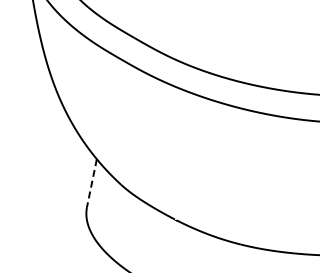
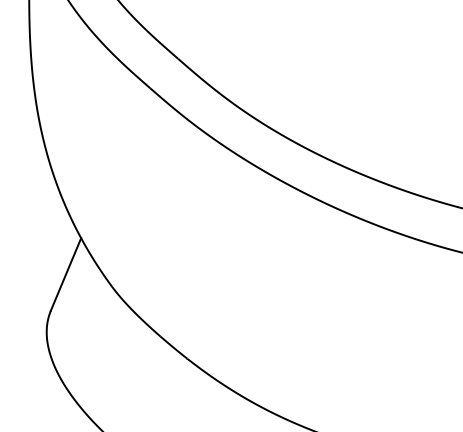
line: (91, 183) -> (65, 274), dashed -> solid

